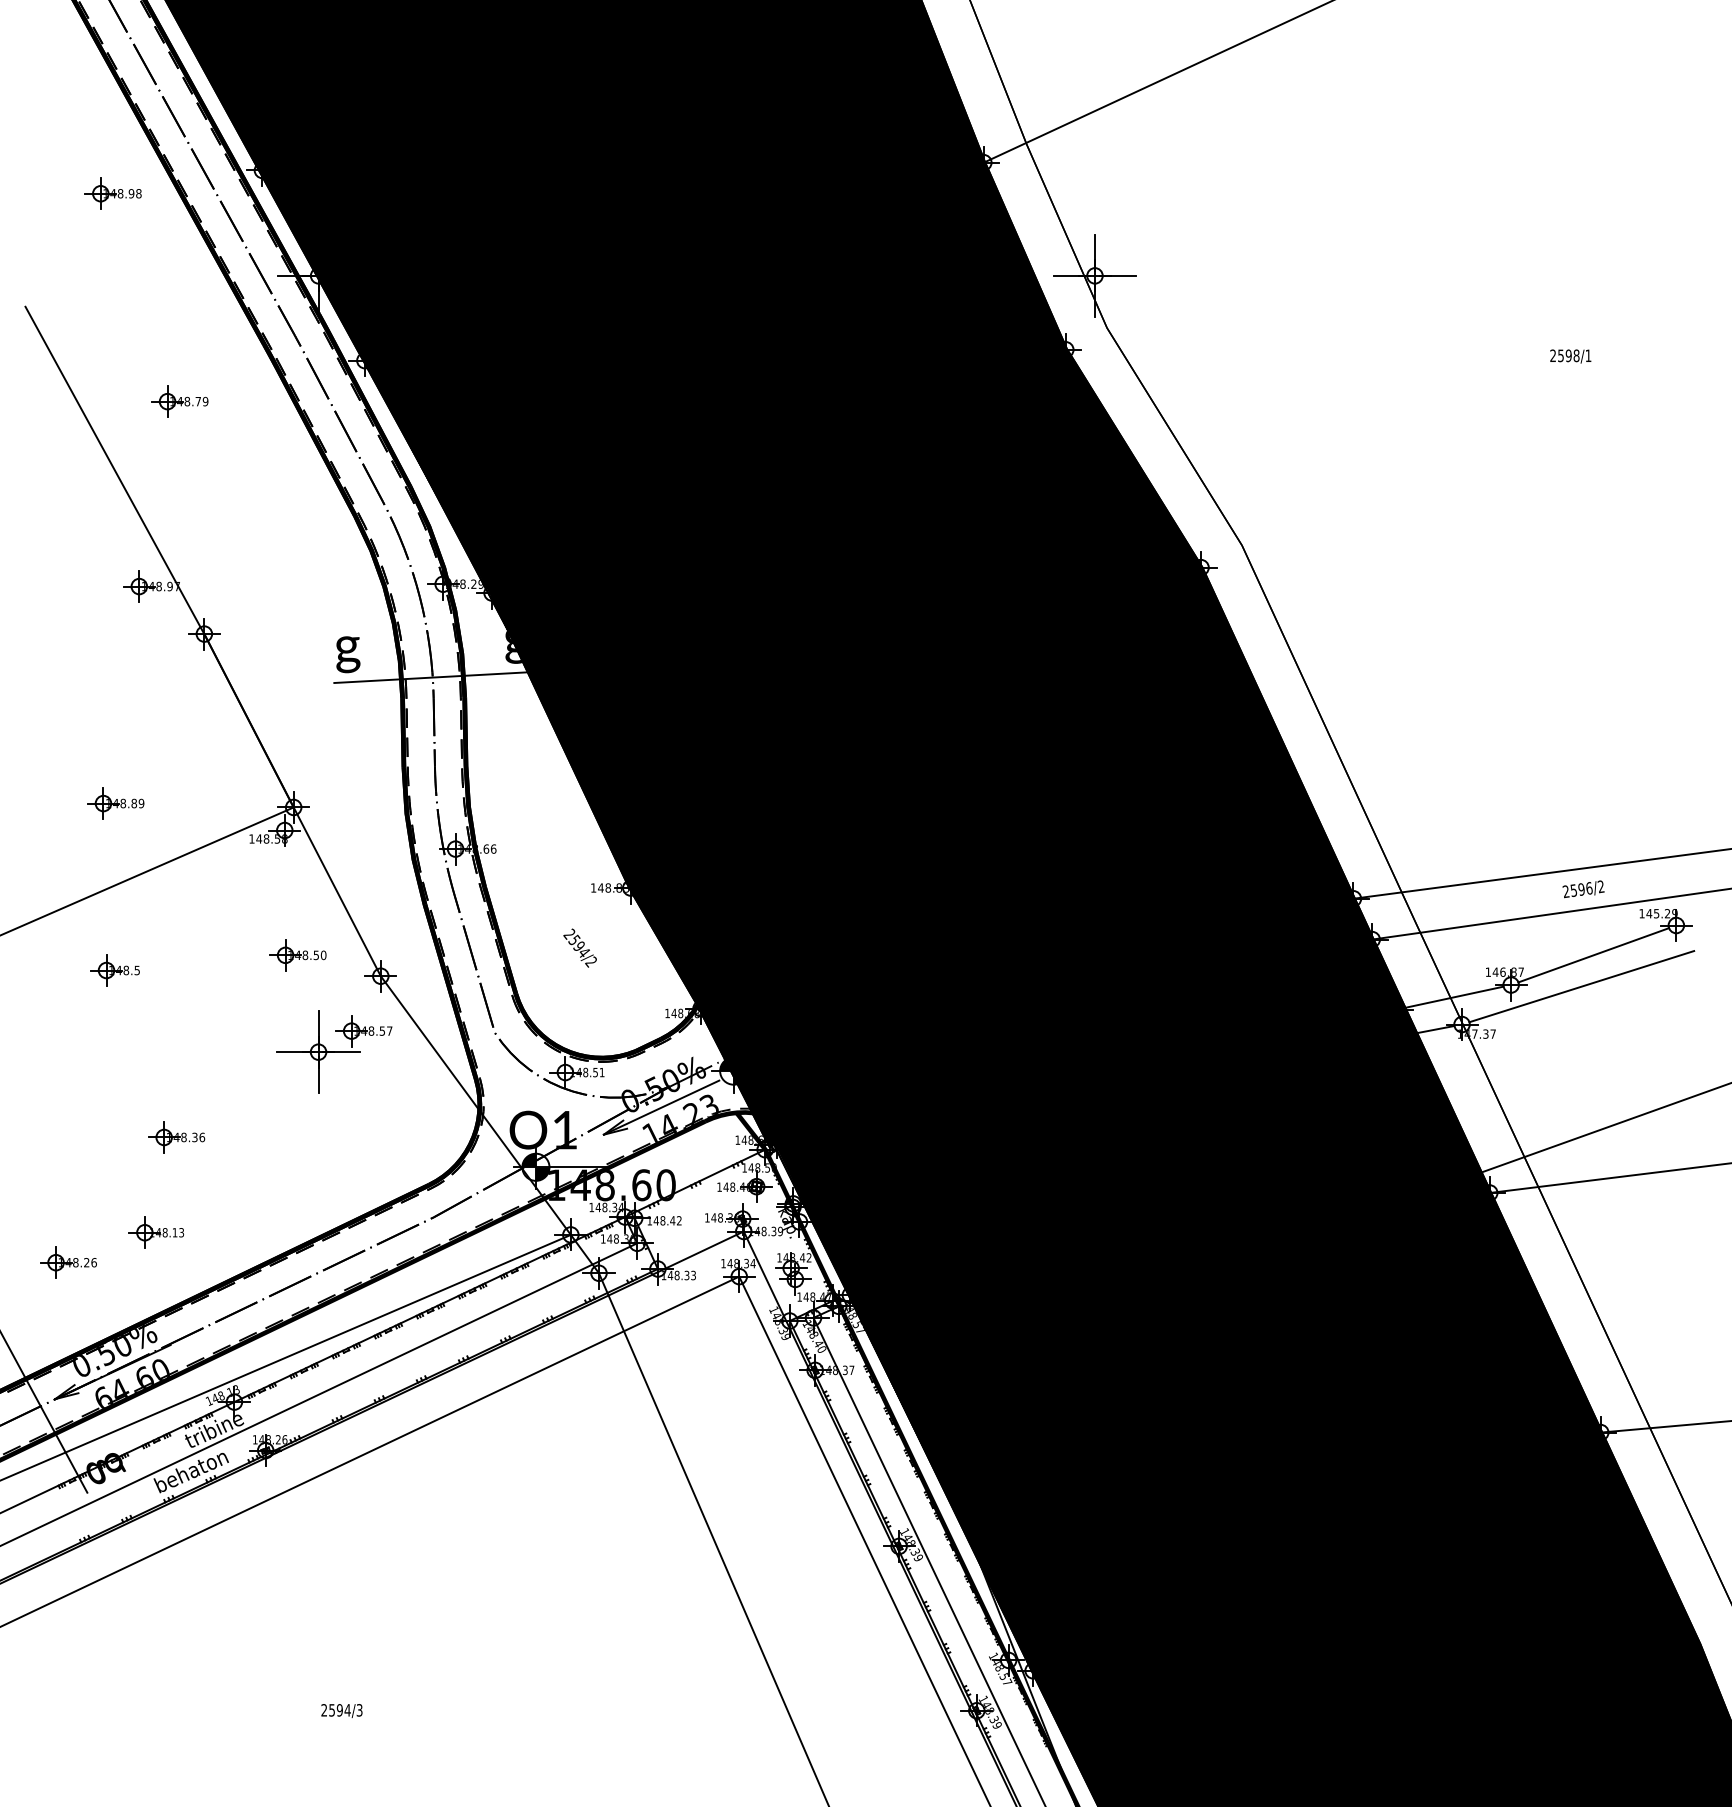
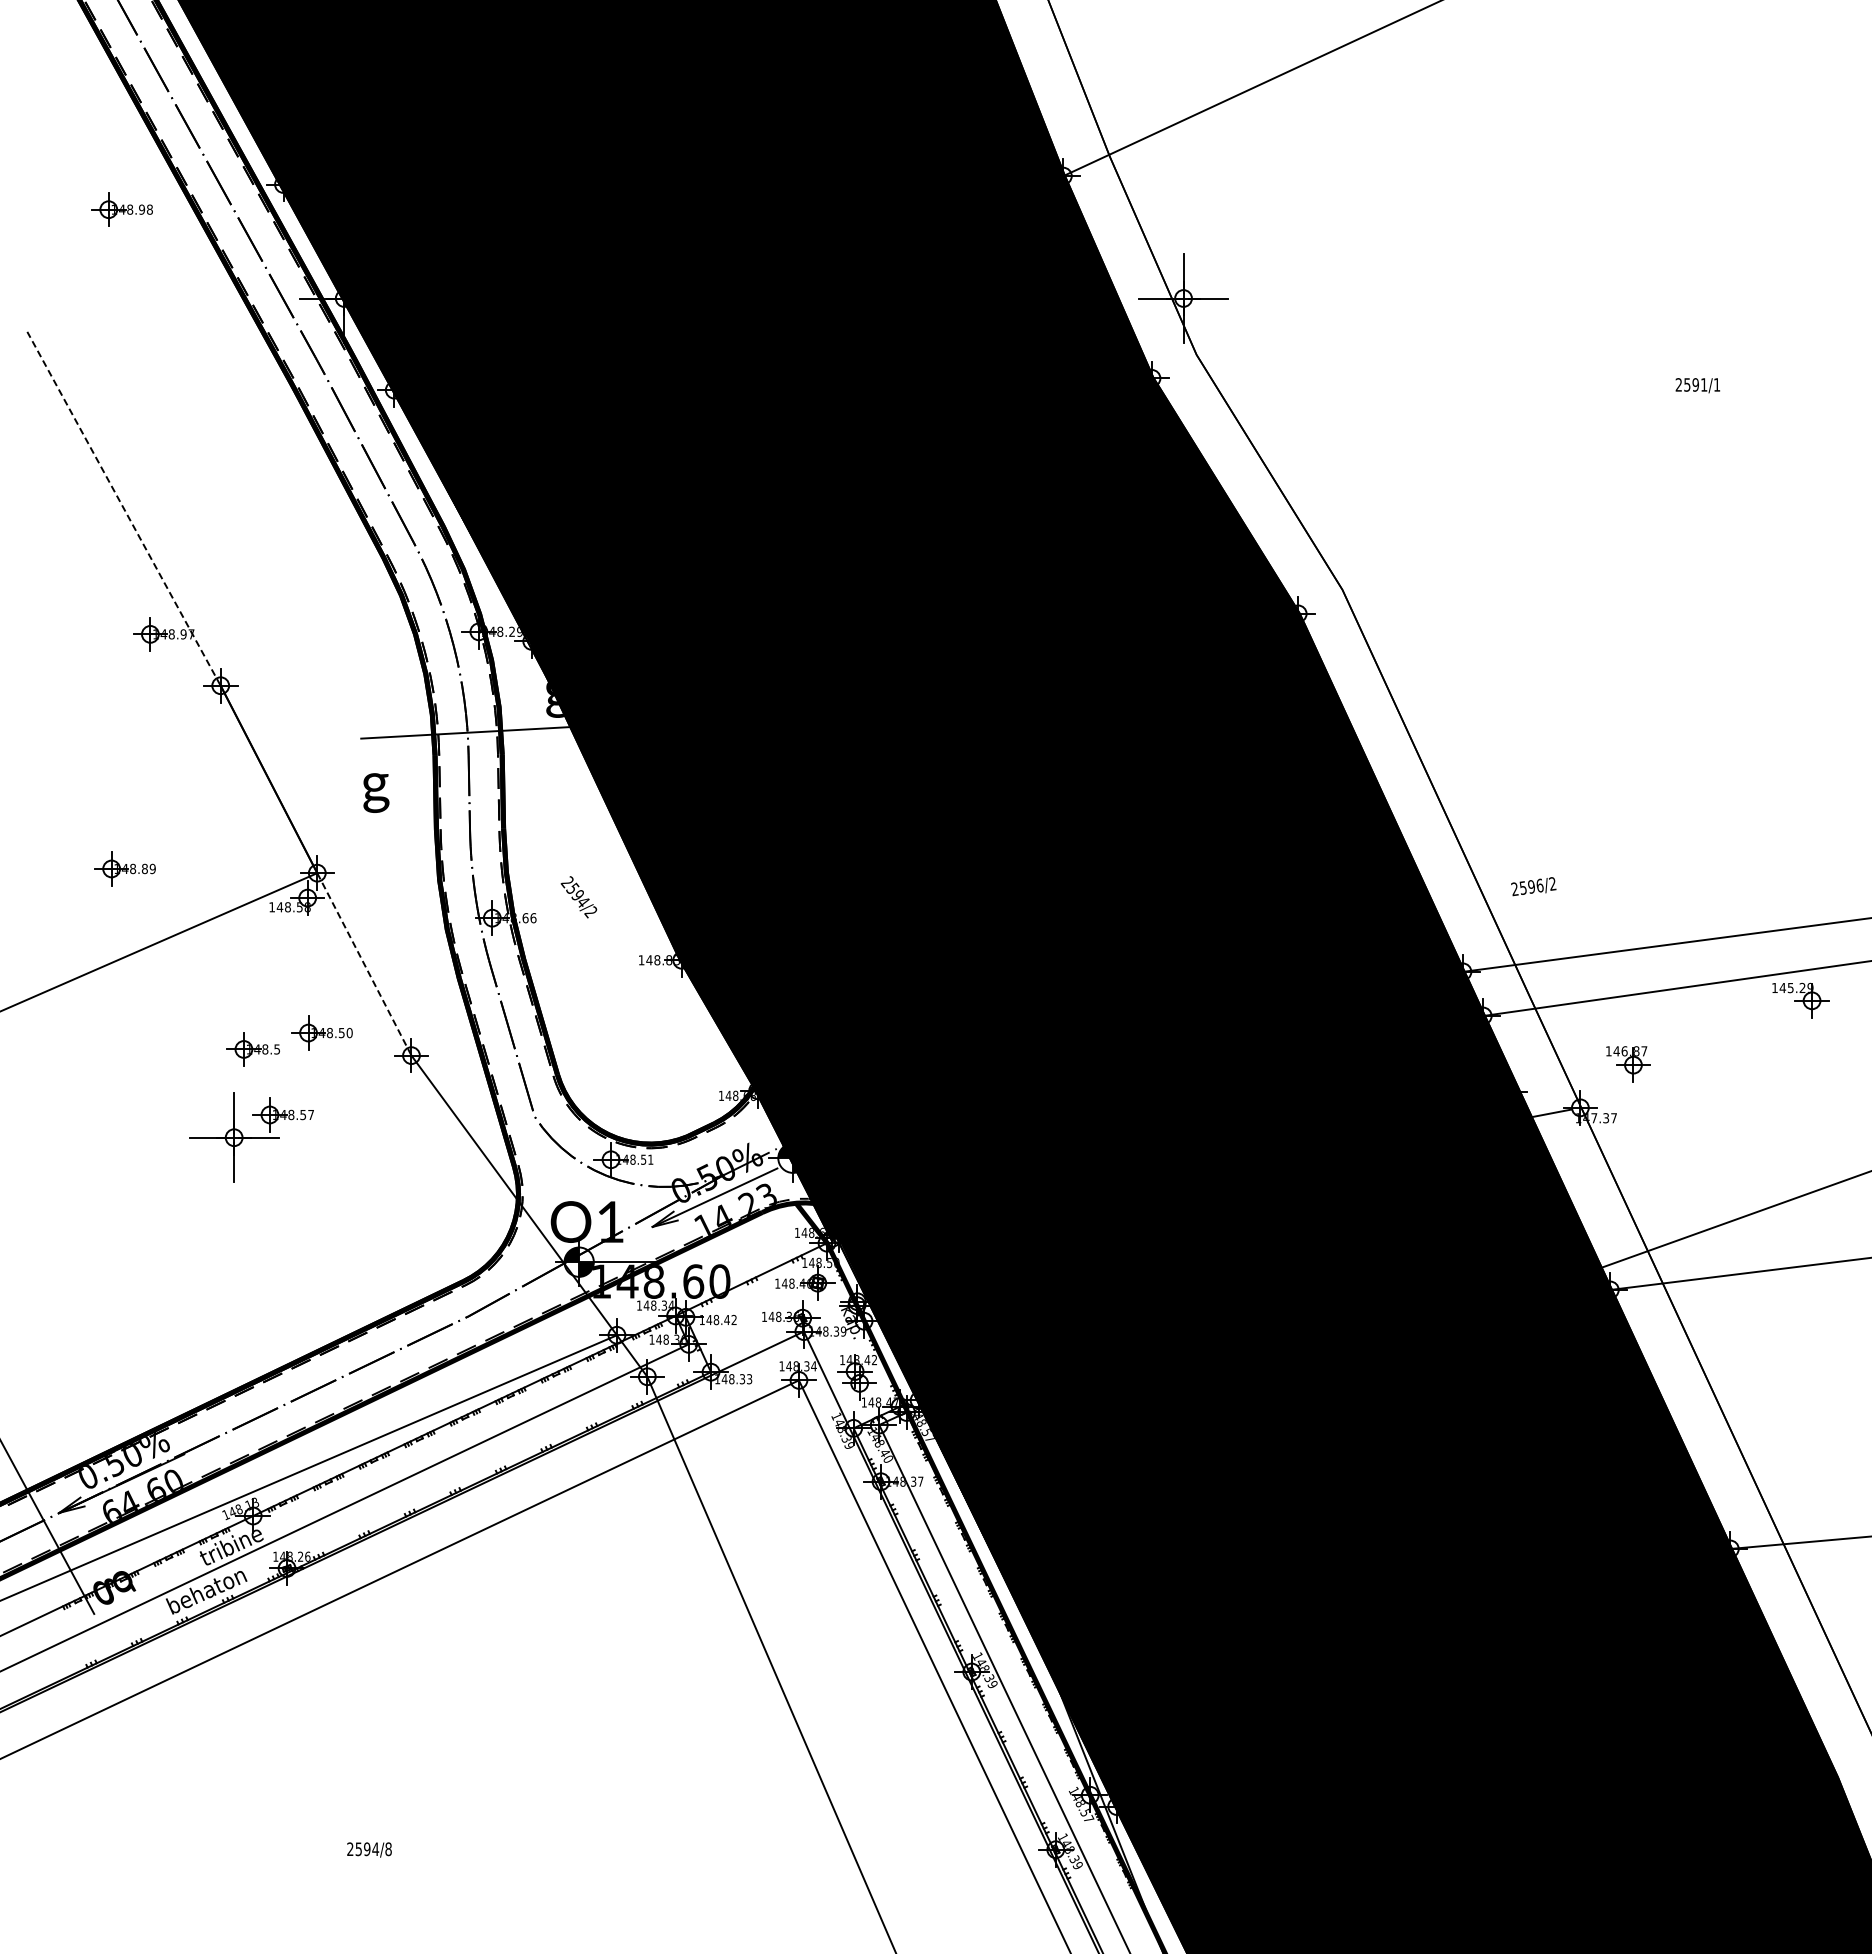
text: (1576, 355) -> (1704, 384), 2598/1 -> 2591/1
part: (180, 401) -> (194, 434), removed
line: (114, 470) -> (123, 508), solid -> dashed
text: (348, 654) -> (376, 792), moved
text: (1583, 889) -> (1533, 886), moved
line: (337, 891) -> (364, 963), solid -> dashed
text: (579, 948) -> (578, 897), moved
line: (1593, 954) -> (1722, 1032), removed
part: (114, 970) -> (252, 1049), moved
line: (1581, 986) -> (1709, 1066), removed
line: (1453, 996) -> (1571, 1077), removed
part: (334, 1051) -> (251, 1137), moved
part: (176, 1137) -> (190, 1229), removed
part: (156, 1232) -> (168, 1332), removed
part: (68, 1262) -> (73, 1365), removed
text: (359, 1710) -> (388, 1849), 2594/3 -> 2594/8

